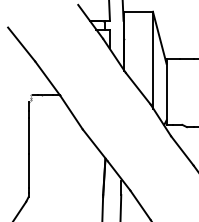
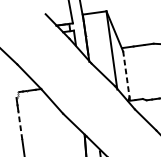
line: (166, 92) -> (126, 74), solid -> dashed
line: (28, 135) -> (20, 124), solid -> dashed

